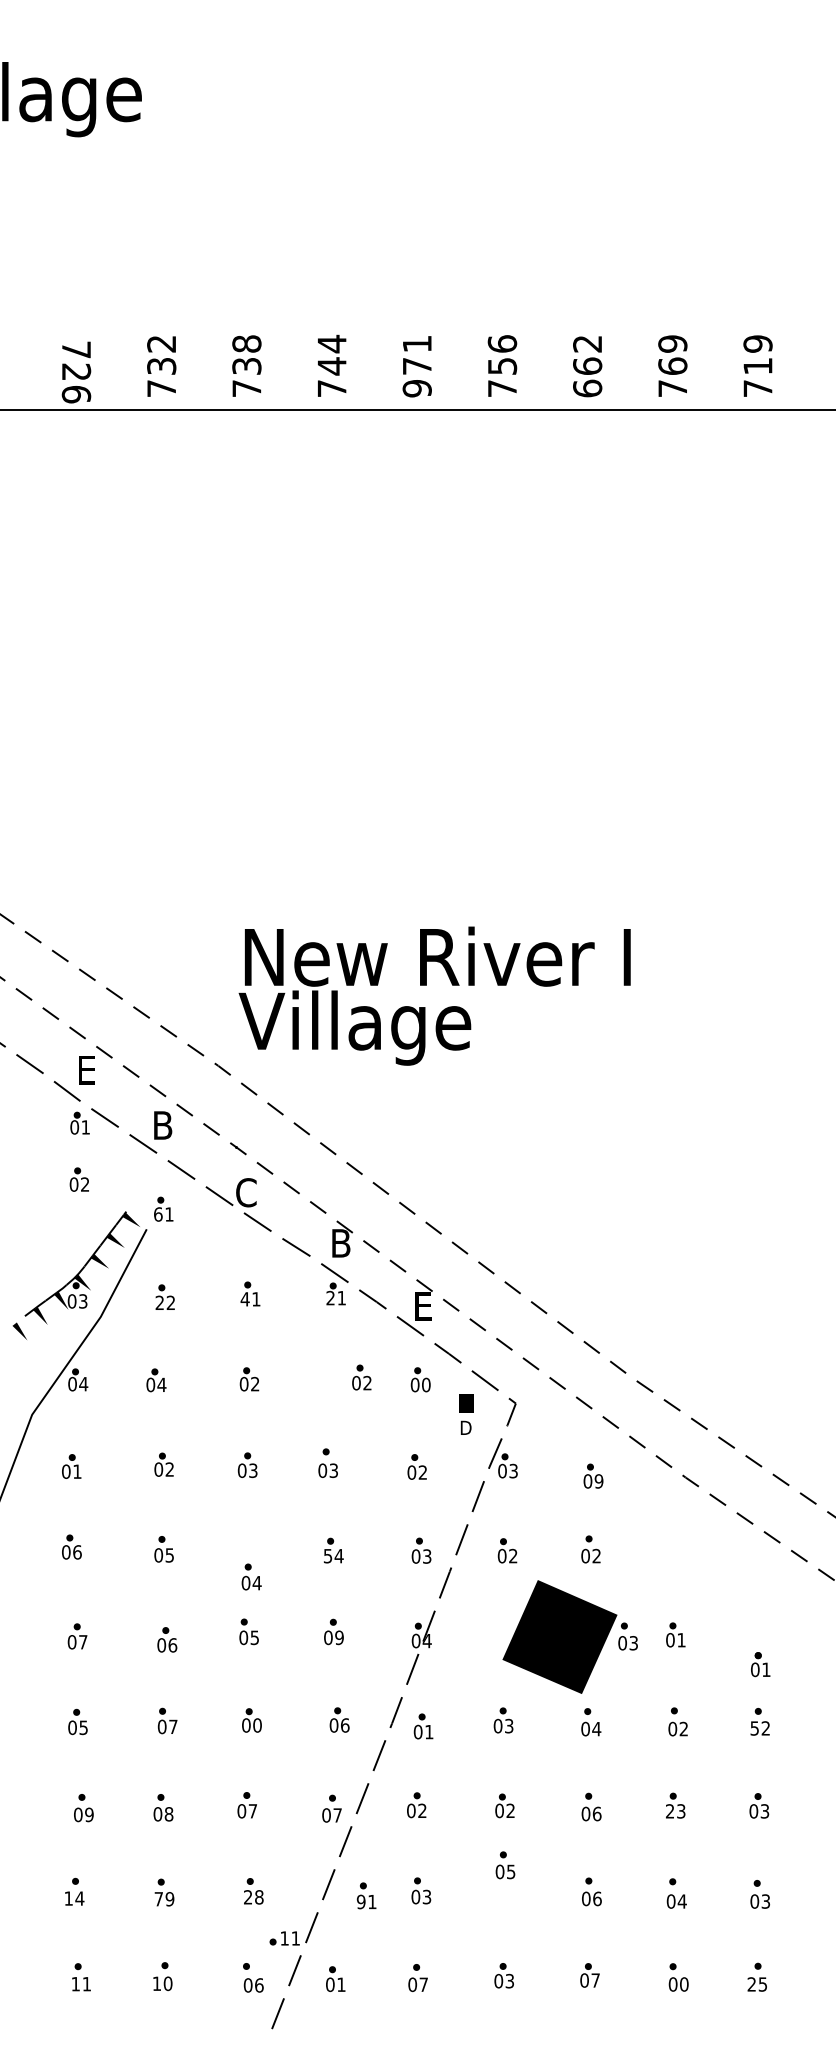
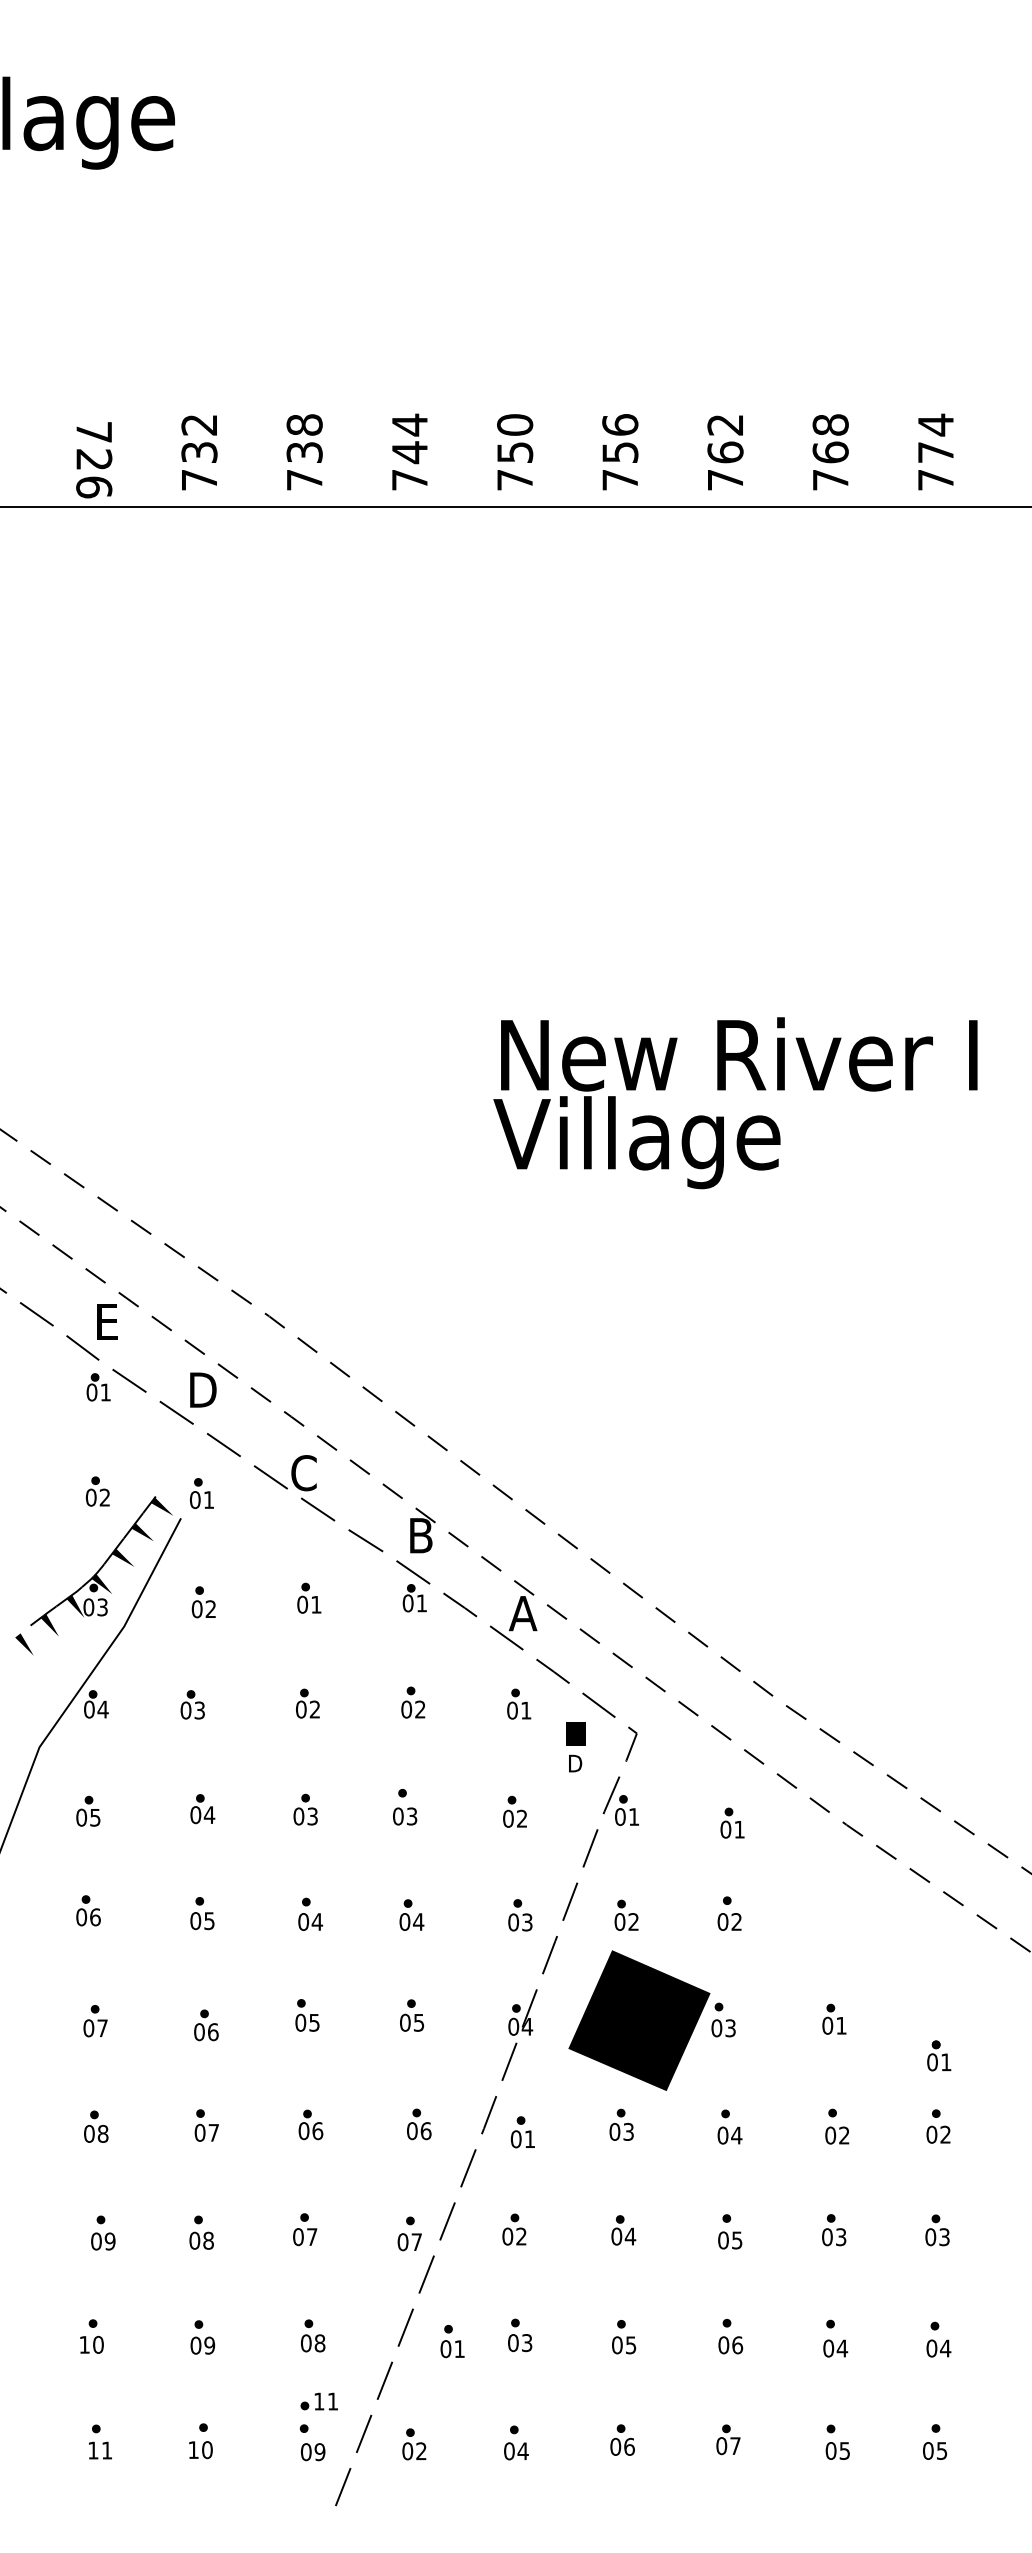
text: (672, 343) -> (830, 424), 769 -> 768
text: (757, 354) -> (935, 437), 719 -> 774
text: (416, 366) -> (514, 452), 971 -> 750
text: (587, 388) -> (725, 479), 662 -> 762
text: (434, 995) -> (735, 1102), moved
text: (166, 1125) -> (205, 1390), B -> D
text: (78, 1179) -> (96, 1491), moved
text: (158, 1214) -> (195, 1500), 61 -> 01
text: (330, 1298) -> (407, 1603), 21 -> 01
text: (244, 1299) -> (301, 1605), 41 -> 01
text: (159, 1302) -> (196, 1608), 22 -> 02
text: (423, 1306) -> (522, 1613), E -> A
text: (361, 1377) -> (412, 1702), moved
text: (161, 1384) -> (199, 1709), 04 -> 03
text: (426, 1384) -> (526, 1709), 00 -> 01
text: (169, 1469) -> (209, 1814), 02 -> 04
text: (513, 1470) -> (633, 1816), 03 -> 01
text: (77, 1471) -> (95, 1817), 01 -> 05
text: (598, 1481) -> (738, 1829), 09 -> 01
text: (327, 1555) -> (404, 1921), 54 -> 04
text: (251, 1576) -> (310, 1913), moved
text: (569, 1636) -> (651, 2019), moved
text: (339, 1637) -> (419, 2022), 09 -> 05
text: (257, 1725) -> (317, 2131), 00 -> 06
text: (83, 1727) -> (102, 2133), 05 -> 08
text: (754, 1728) -> (931, 2134), 52 -> 02
text: (510, 1810) -> (630, 2236), 02 -> 04
text: (669, 1811) -> (826, 2237), 23 -> 03
text: (596, 1813) -> (736, 2239), 06 -> 05
text: (505, 1865) -> (624, 2337), moved
text: (247, 1897) -> (305, 2343), 28 -> 08
text: (79, 1898) -> (97, 2344), 14 -> 10
text: (158, 1899) -> (195, 2346), 79 -> 09
text: (765, 1901) -> (945, 2348), 03 -> 04
text: (360, 1902) -> (444, 2349), 91 -> 01
text: (284, 1938) -> (319, 2401), moved
text: (509, 1980) -> (629, 2446), 03 -> 06
text: (341, 1984) -> (421, 2450), 01 -> 02
text: (423, 1984) -> (522, 2450), 07 -> 04
text: (684, 1984) -> (845, 2450), 00 -> 05
text: (751, 1984) -> (927, 2450), 25 -> 05
text: (259, 1985) -> (320, 2452), 06 -> 09

